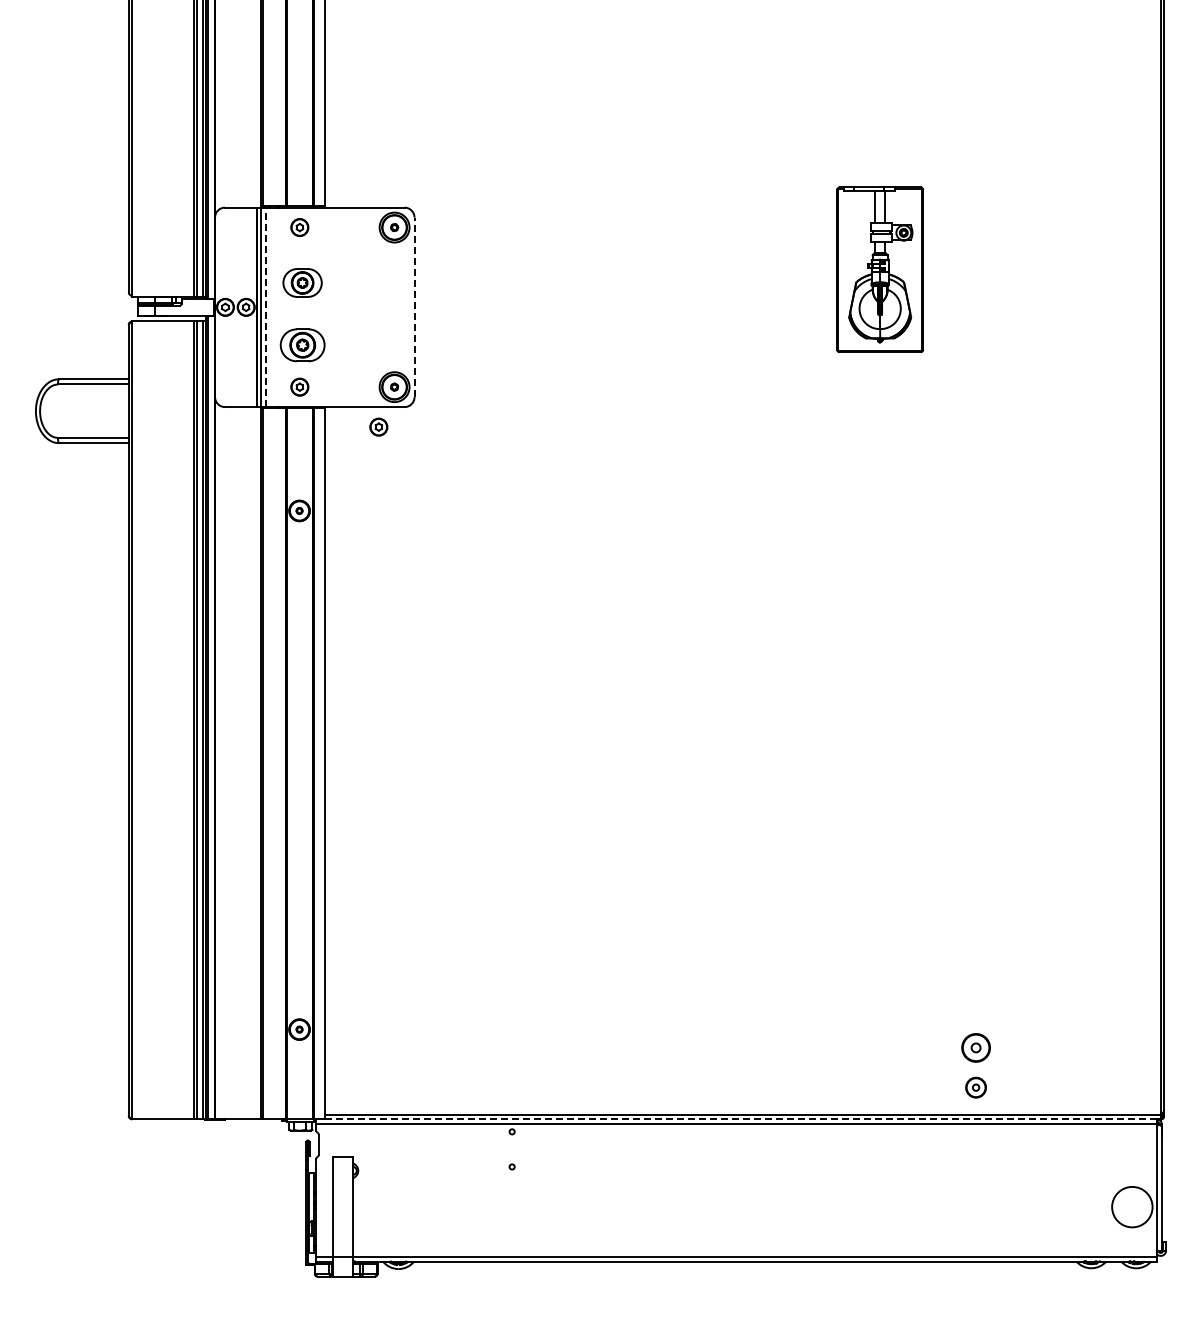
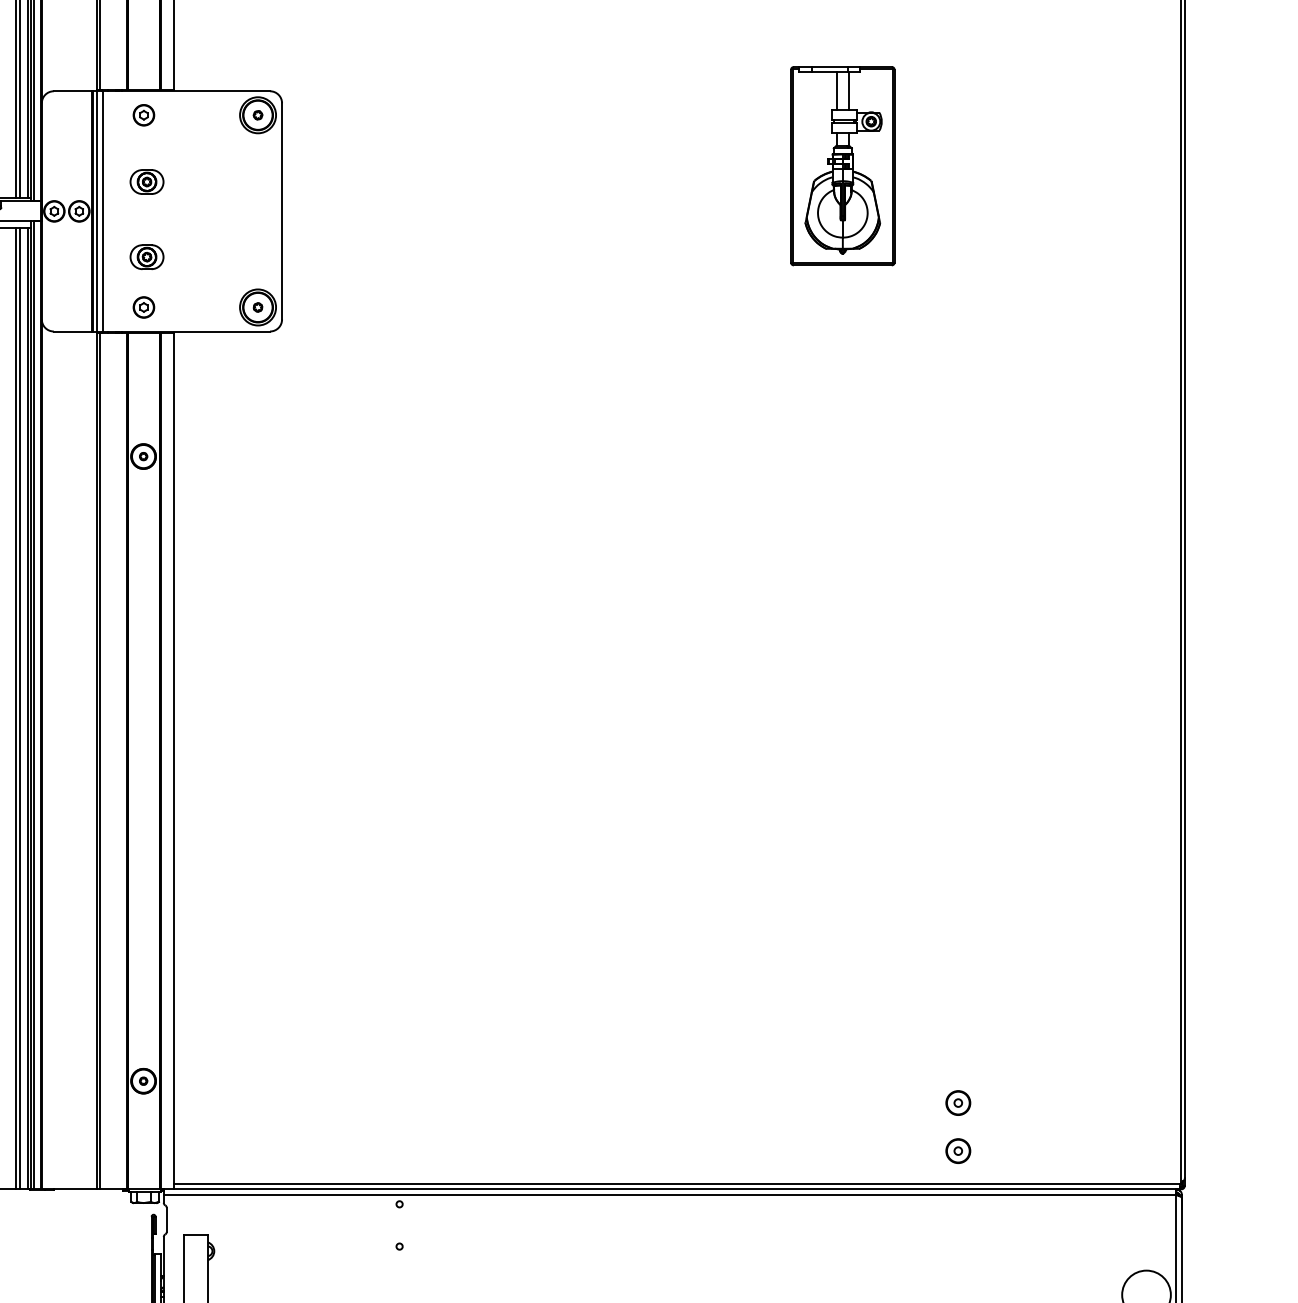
part: (301, 282) -> (145, 181), size x0.71
line: (266, 307) -> (103, 211), dashed -> solid
line: (414, 307) -> (282, 211), dashed -> solid
part: (301, 345) -> (145, 257), size x0.62
part: (378, 426) -> (238, 354), removed
part: (975, 1047) -> (957, 1102), size x0.71
line: (742, 1119) -> (677, 1189), dashed -> solid

